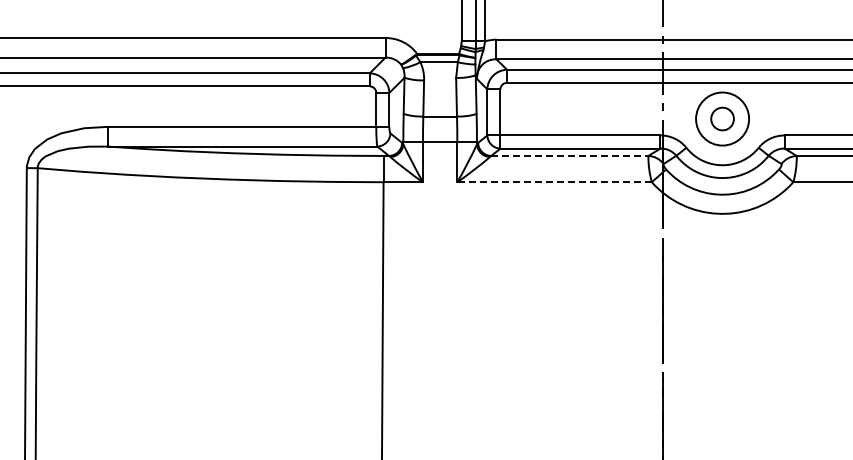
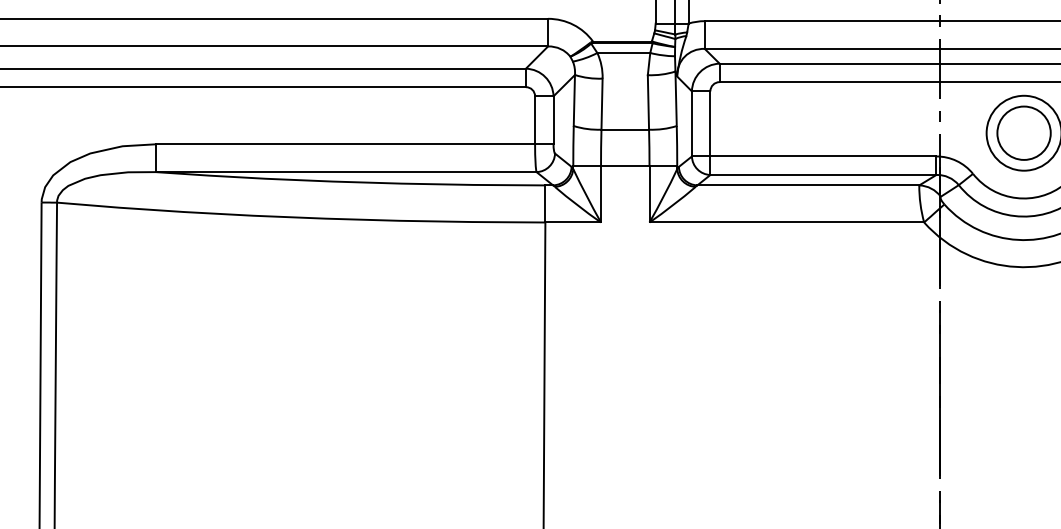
circle: (722, 118) -> (1023, 132), size x1.67
line: (569, 155) -> (807, 184), dashed -> solid
line: (554, 182) -> (786, 222), dashed -> solid

